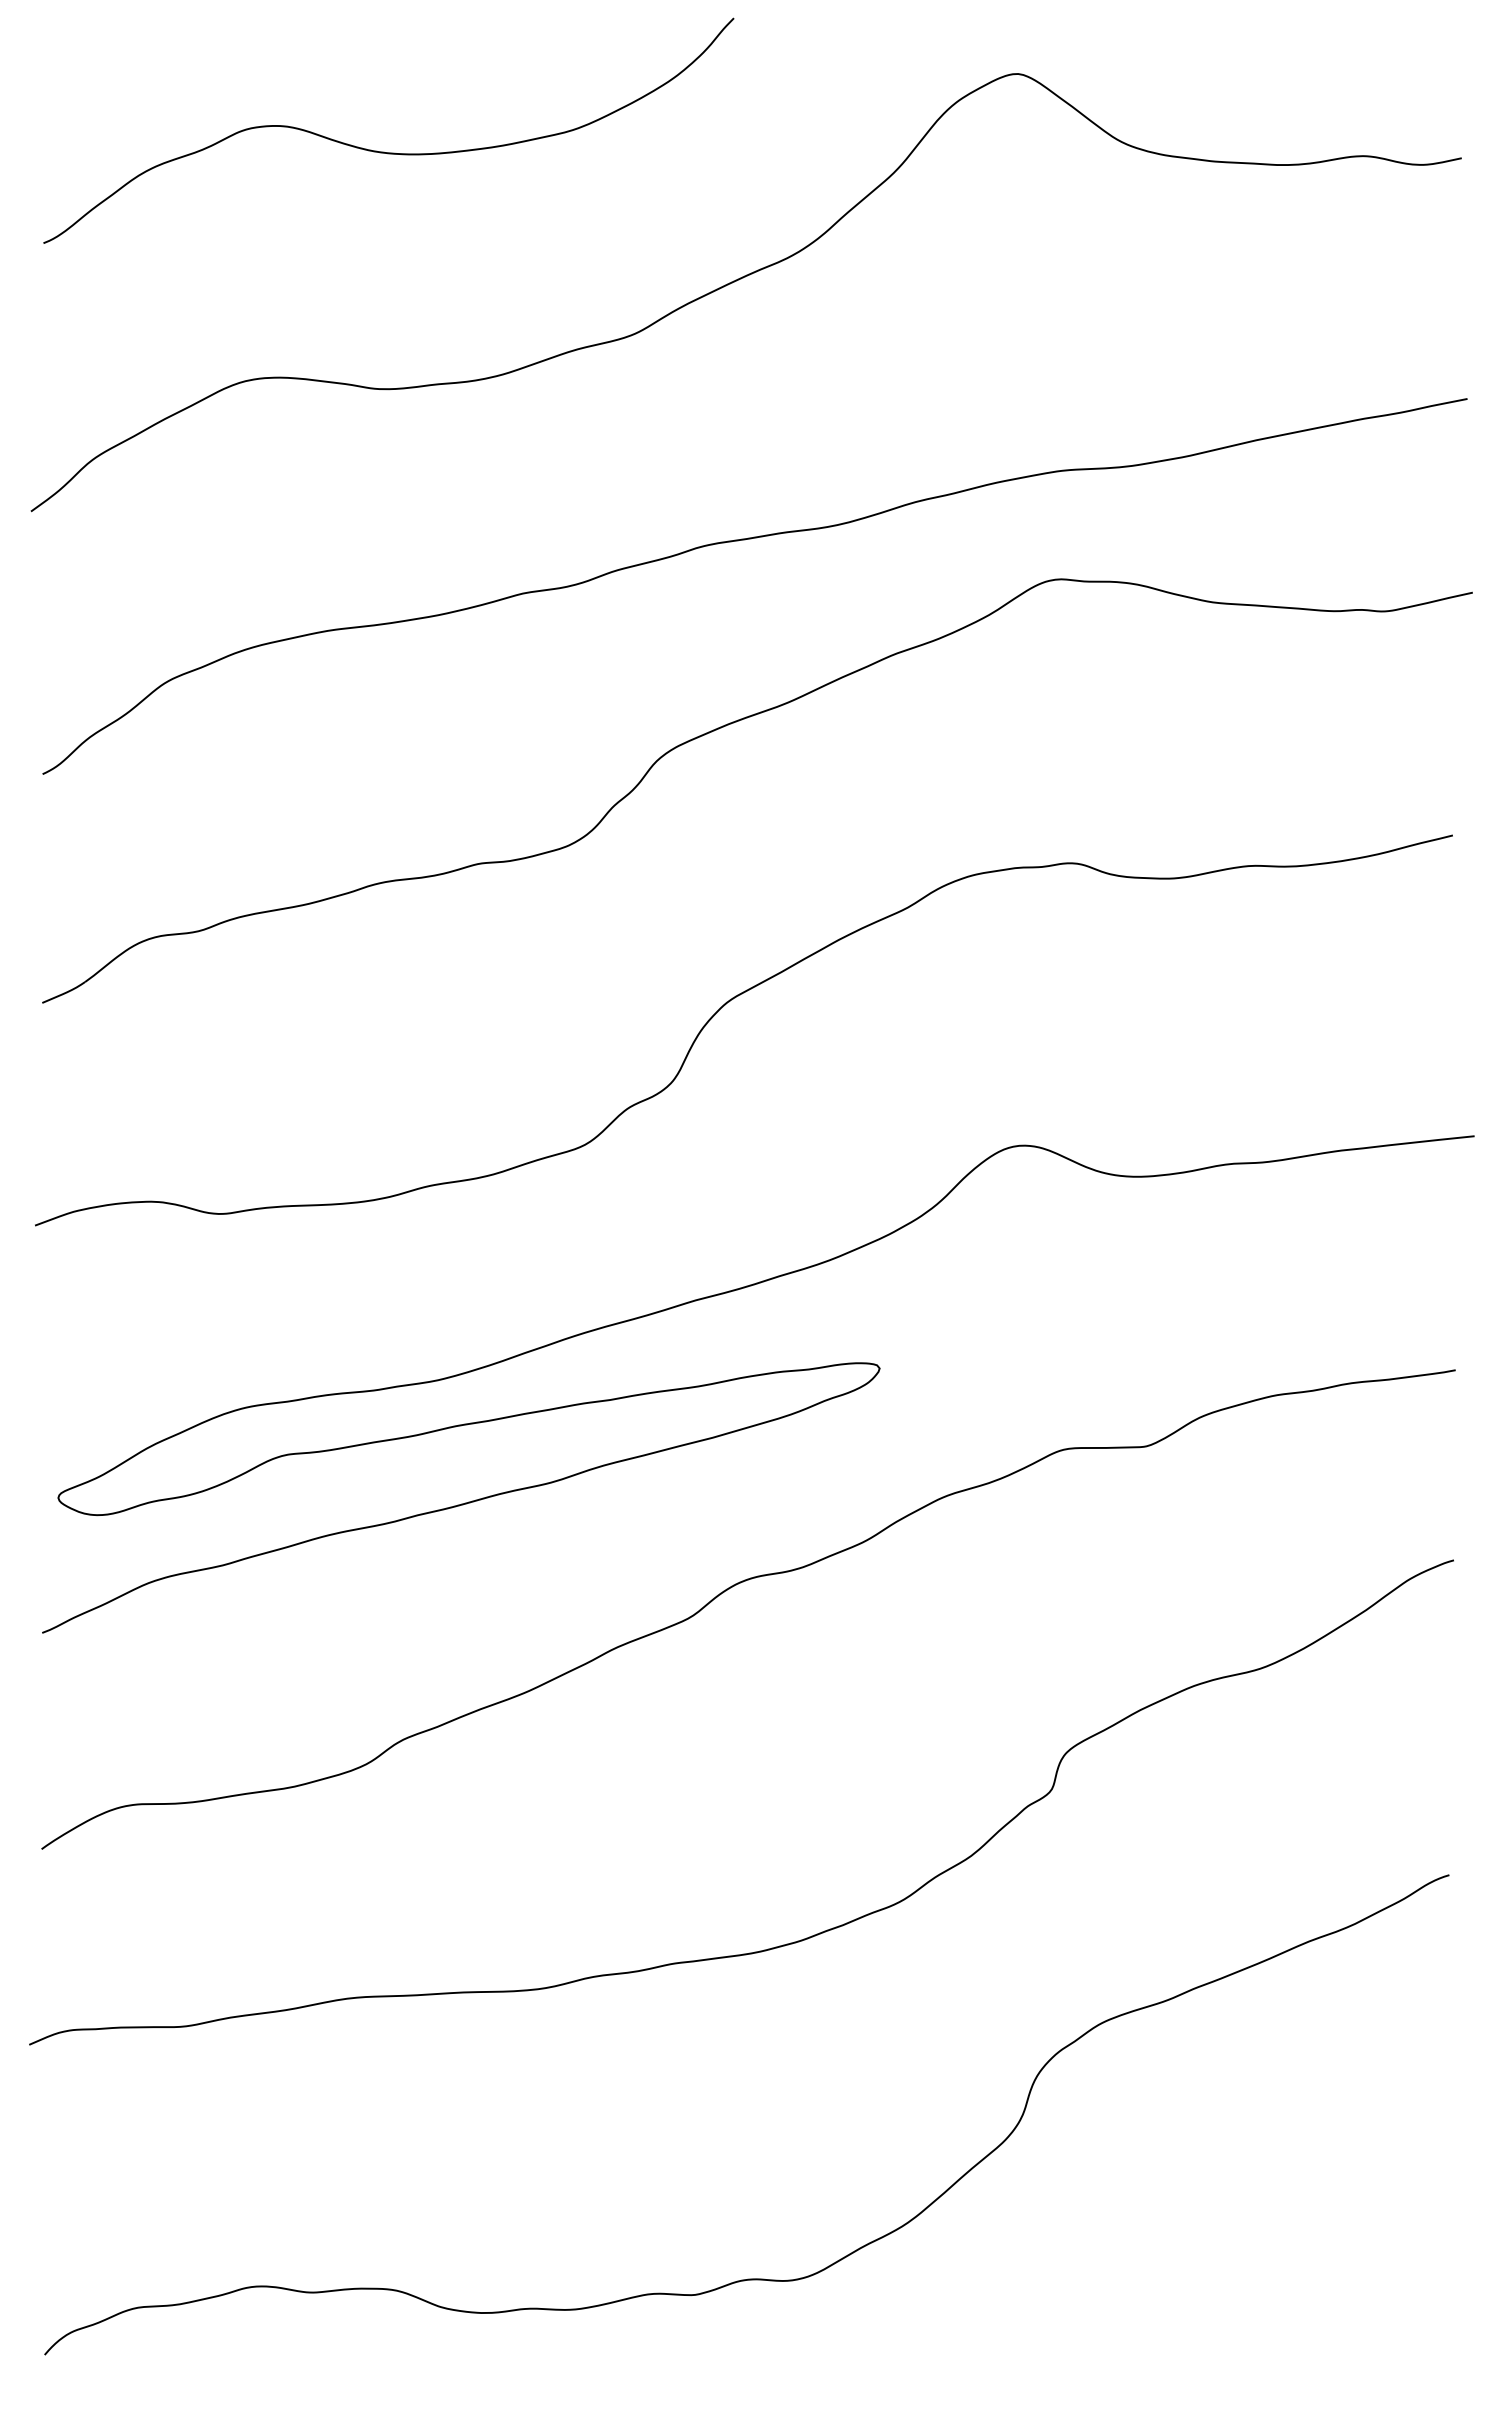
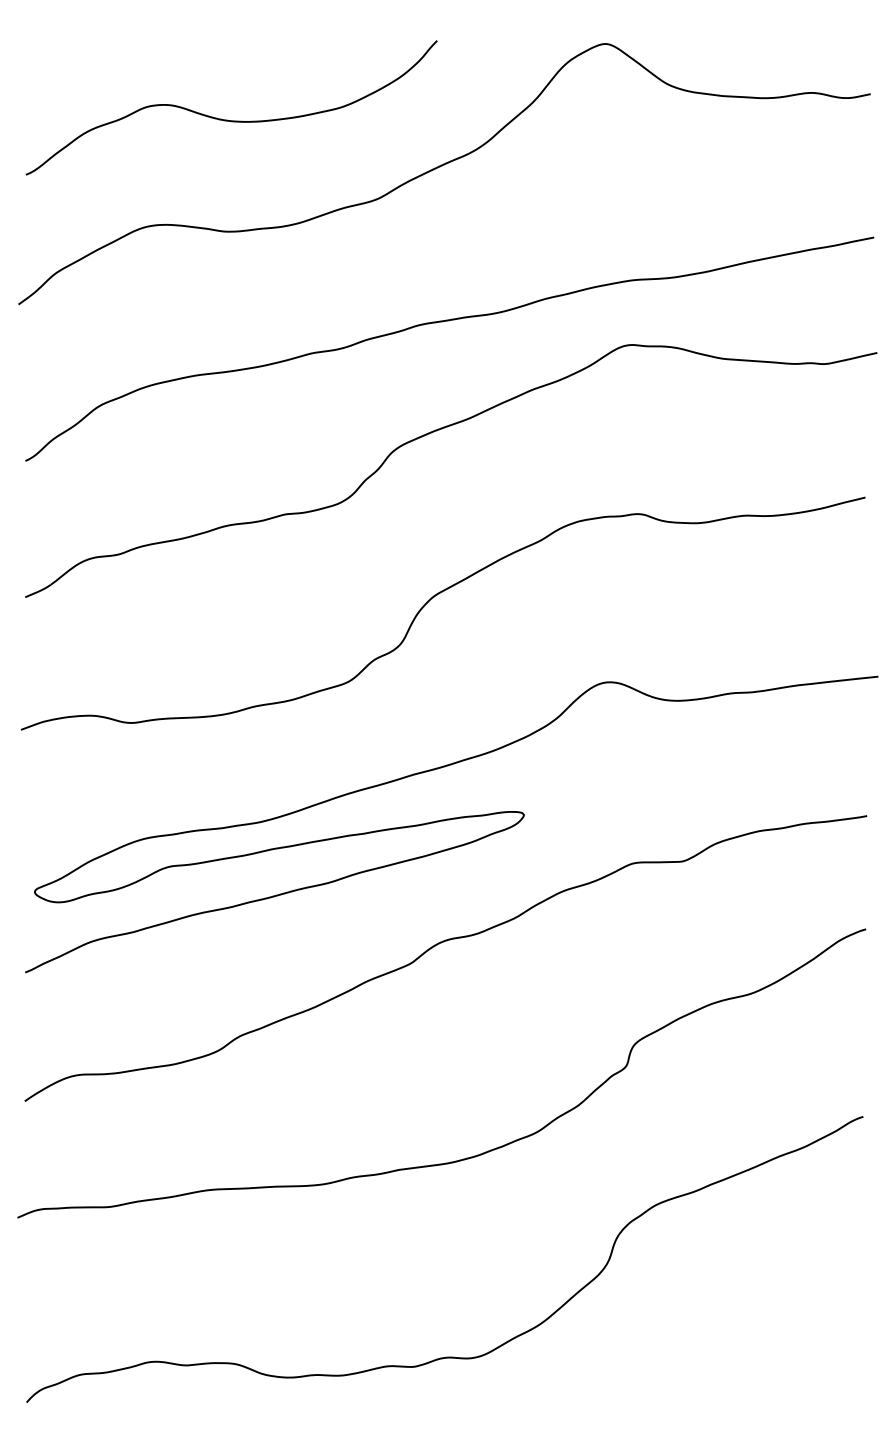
curve: (381, 150) -> (227, 119), moved

